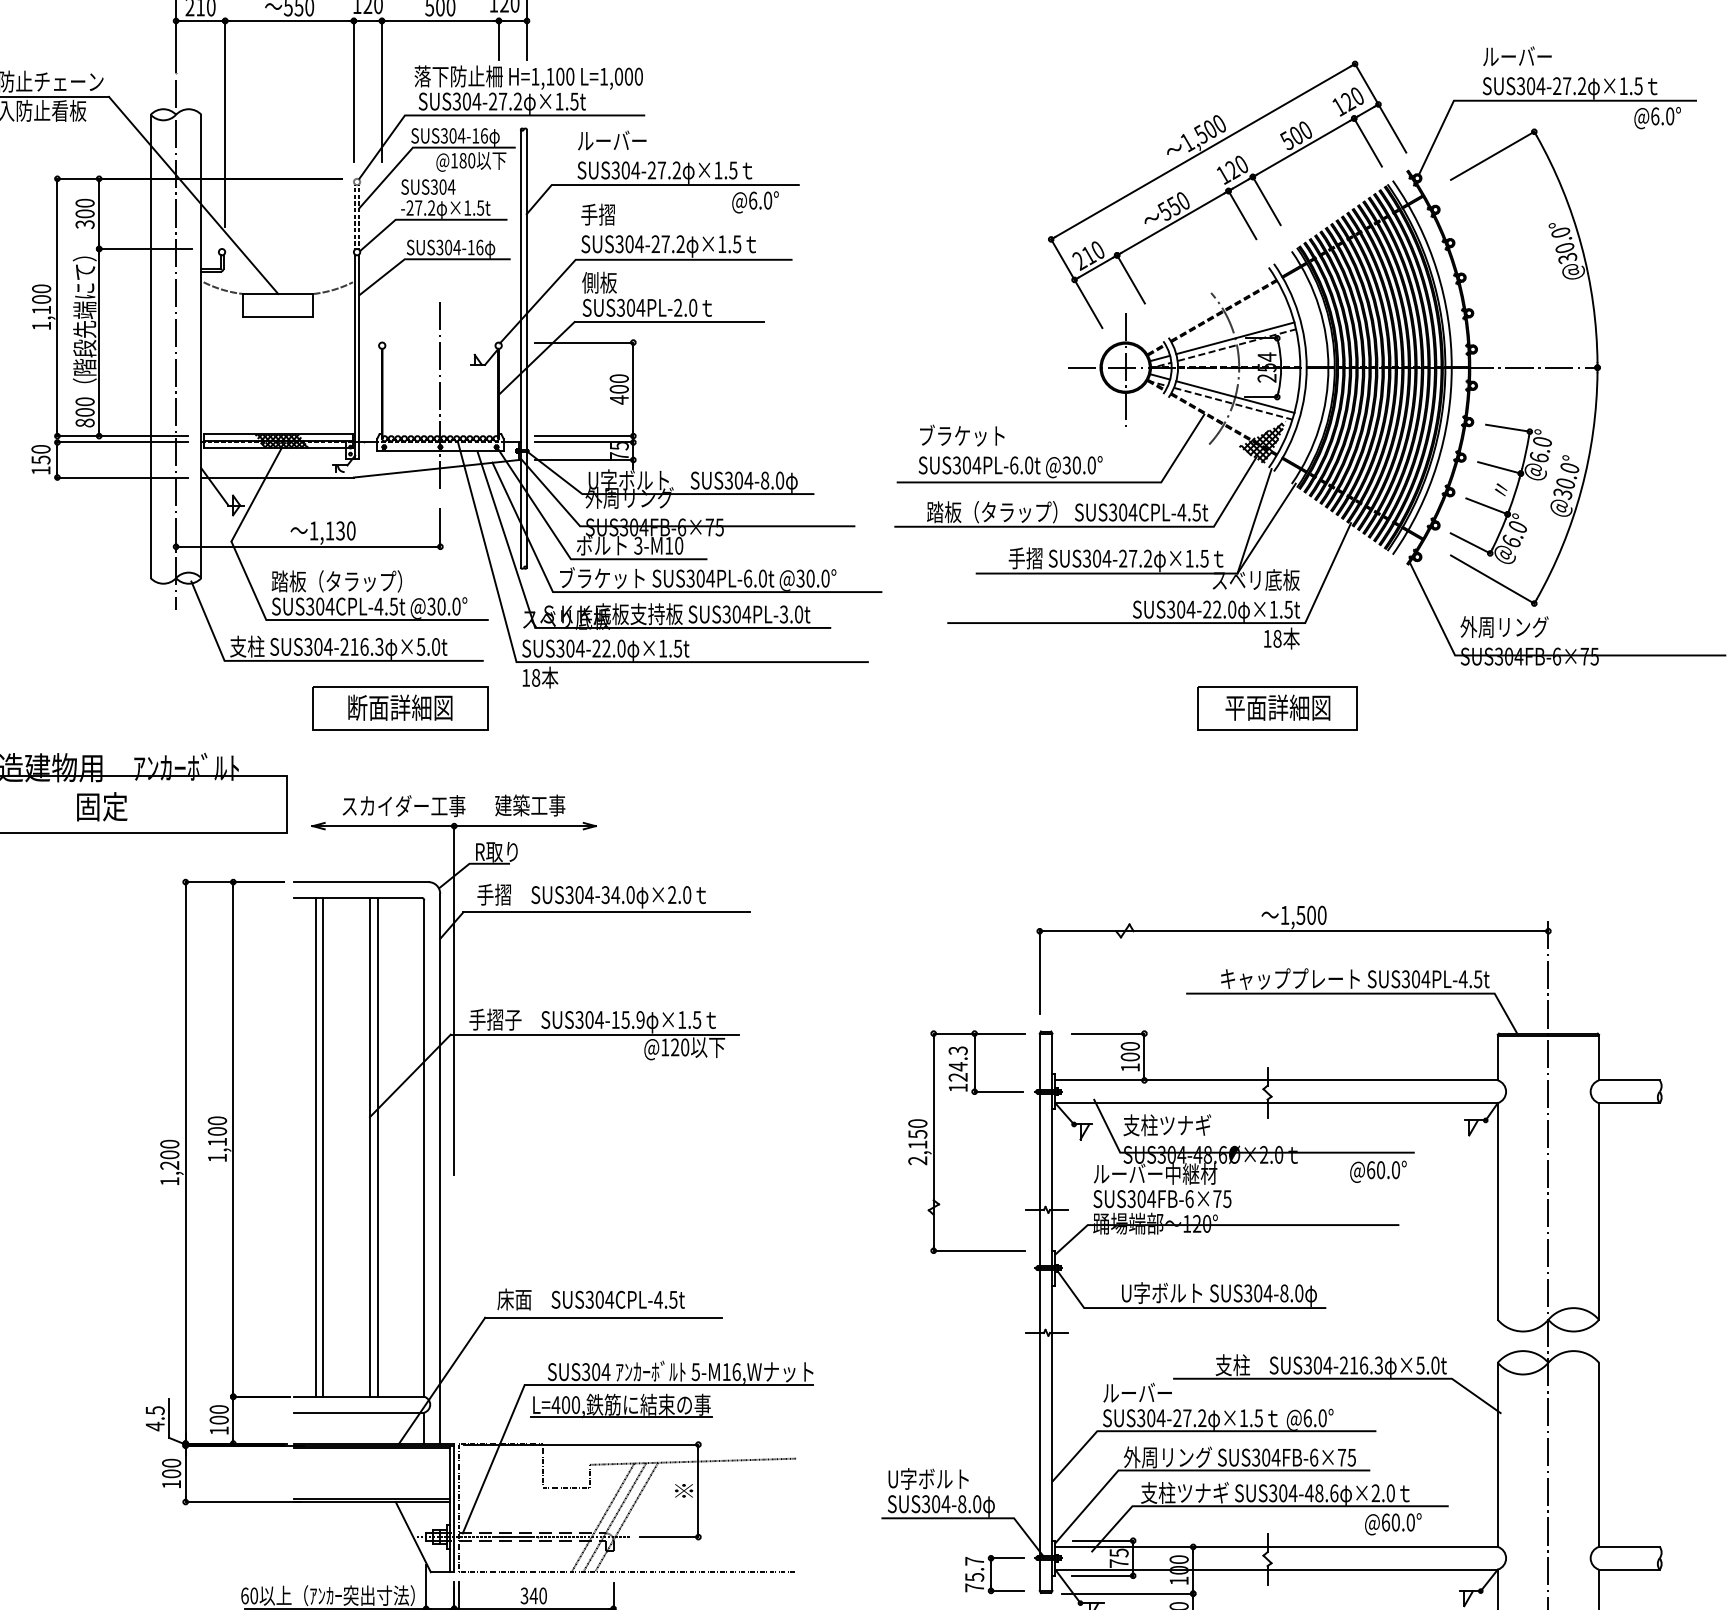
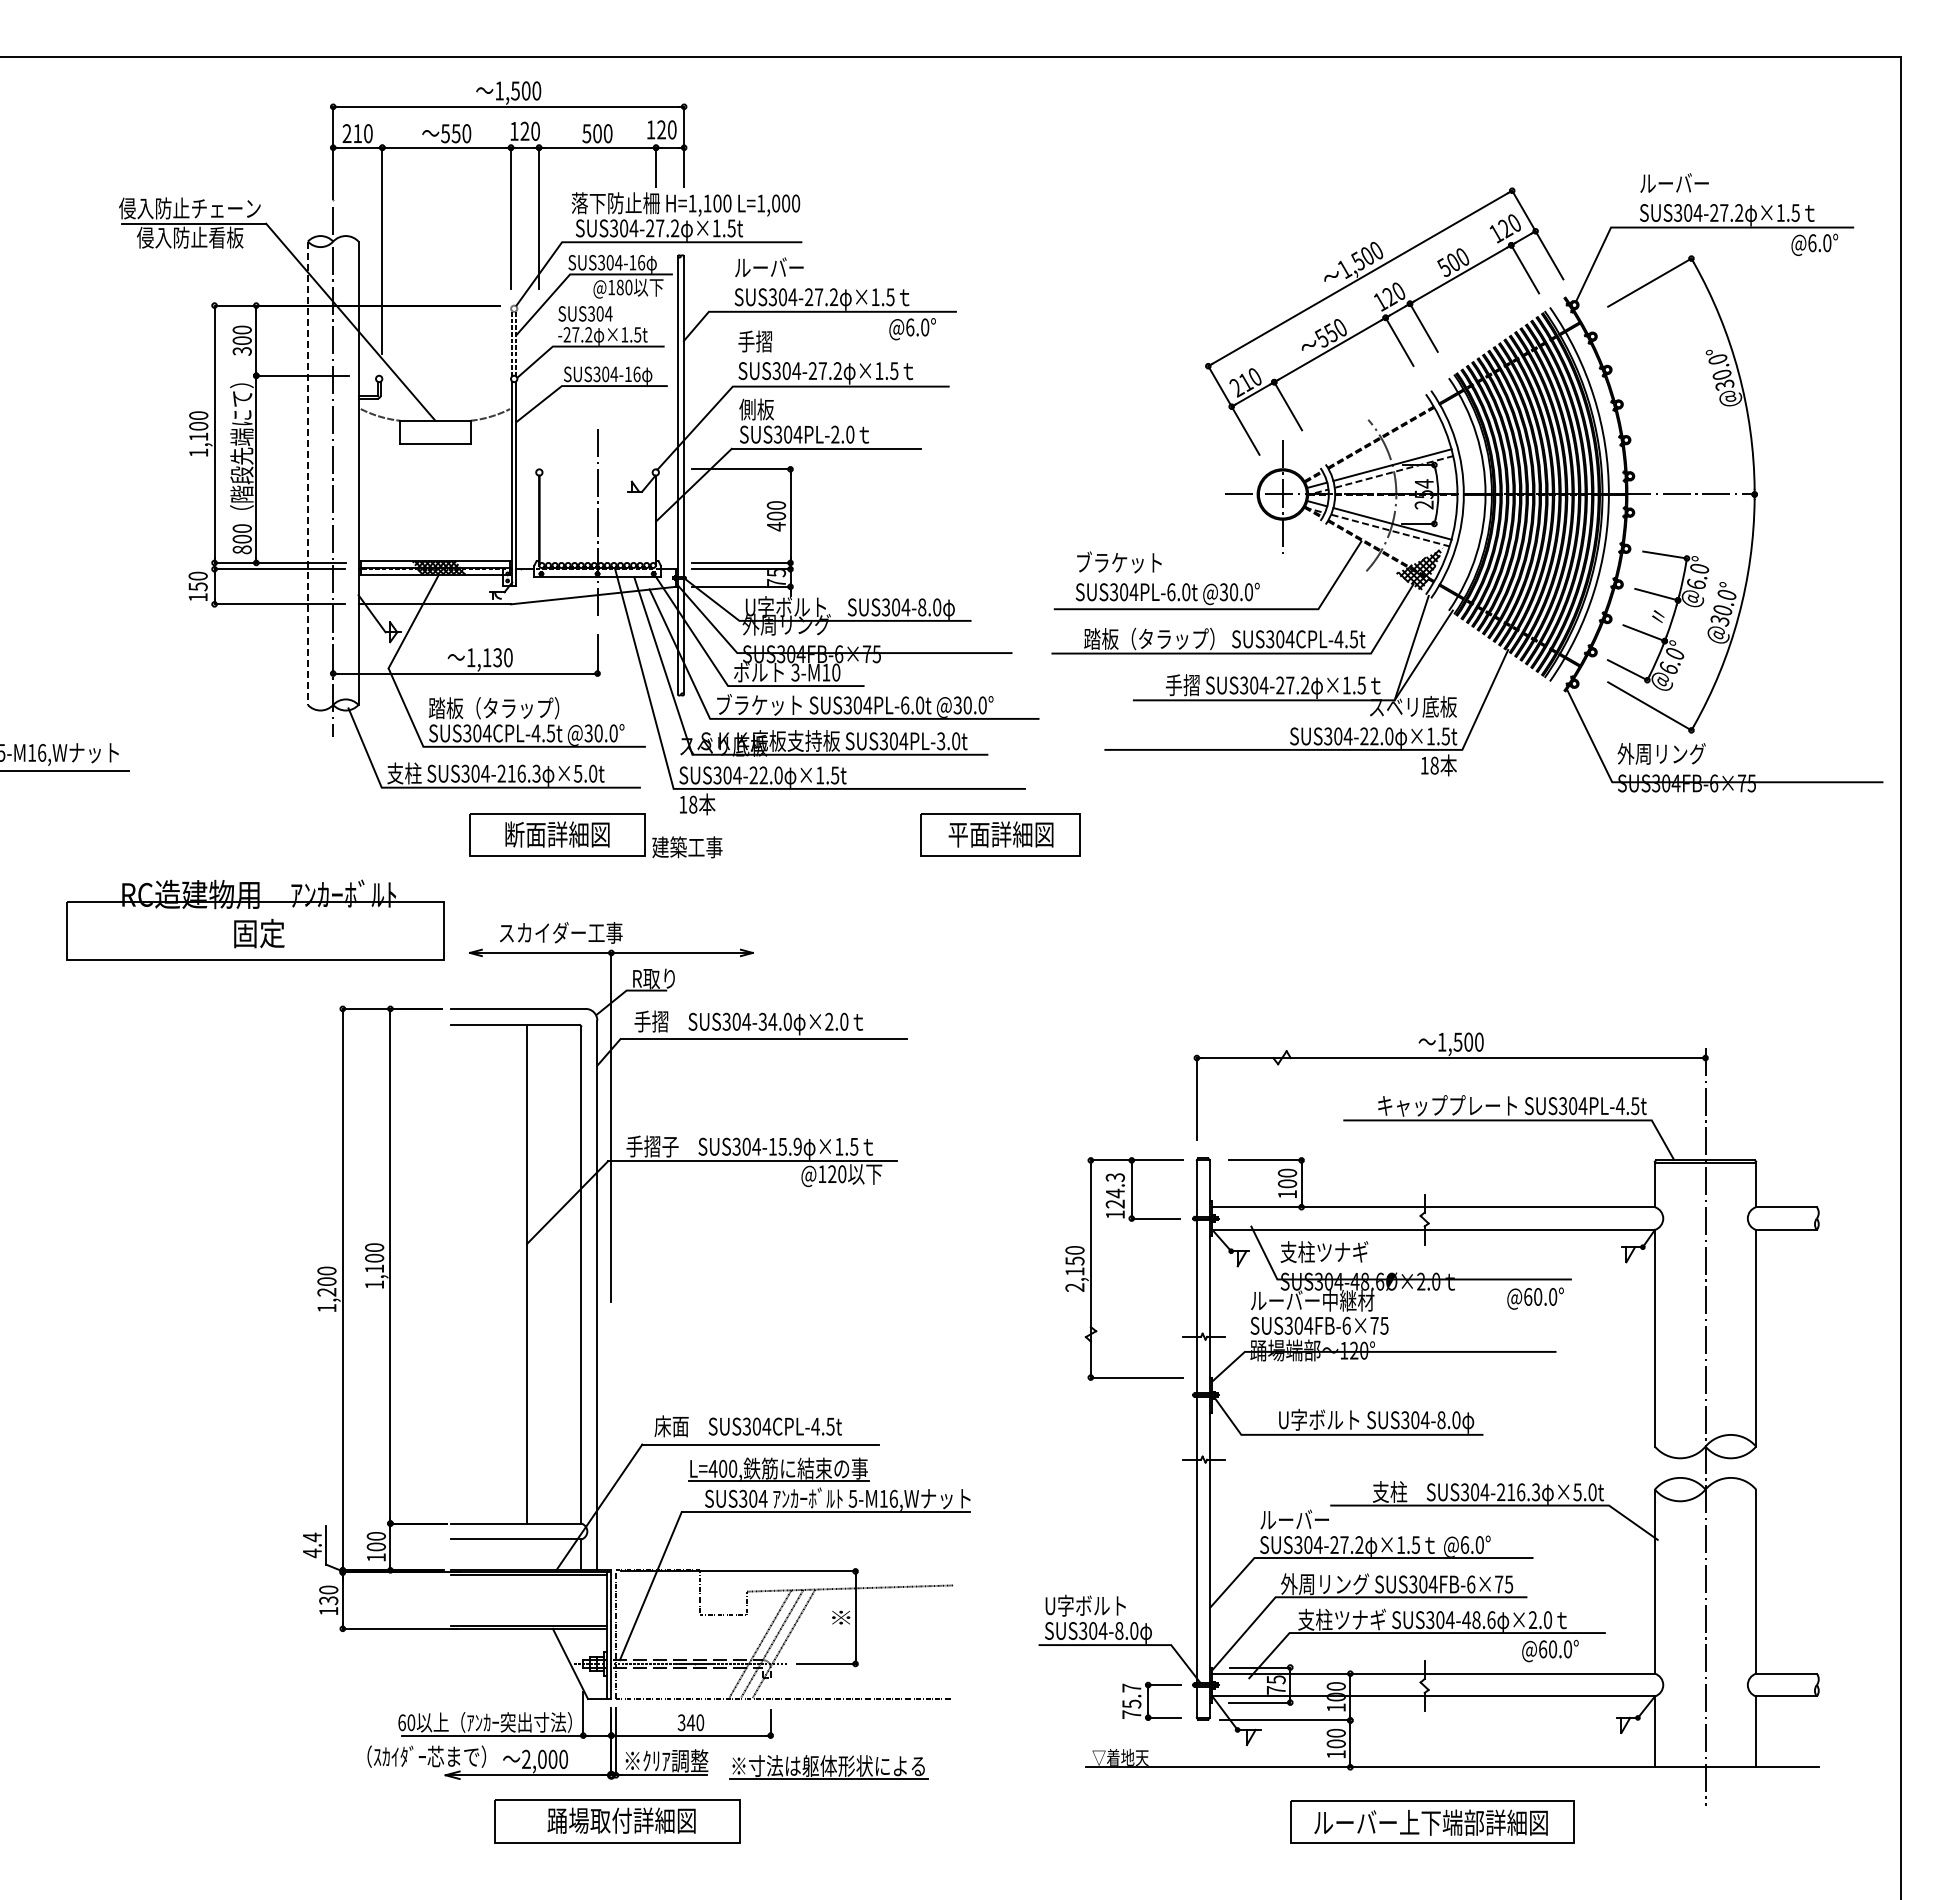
line: (150, 346) -> (307, 473), solid -> dashed
part: (1277, 707) -> (1000, 834), moved
text: (530, 805) -> (687, 847), moved
line: (315, 1146) -> (472, 1273), removed
line: (323, 1146) -> (480, 1273), removed
line: (377, 1146) -> (534, 1273), removed
part: (621, 1405) -> (778, 1469), moved
text: (155, 1410) -> (312, 1537), 4.5 -> 4.4
text: (171, 1473) -> (328, 1600), 100 -> 130

